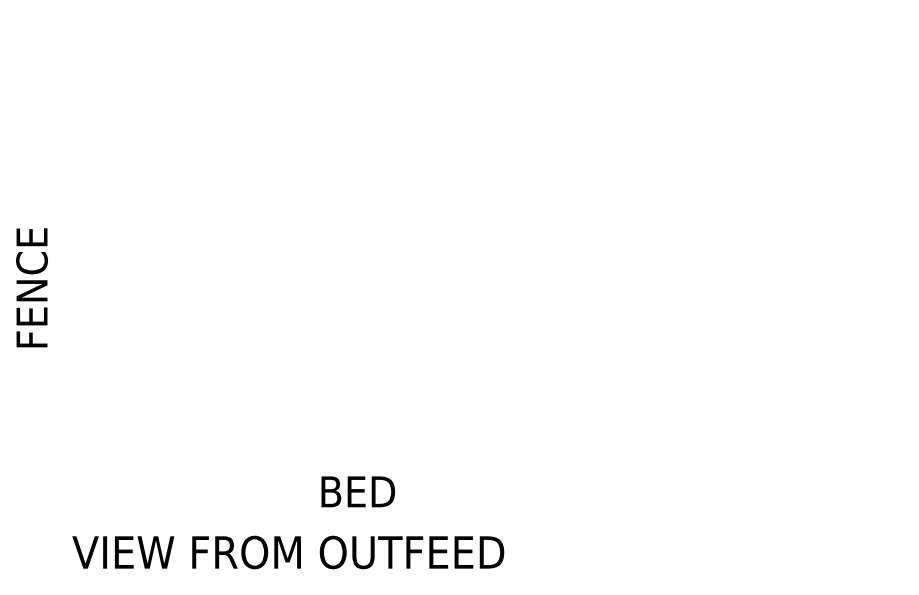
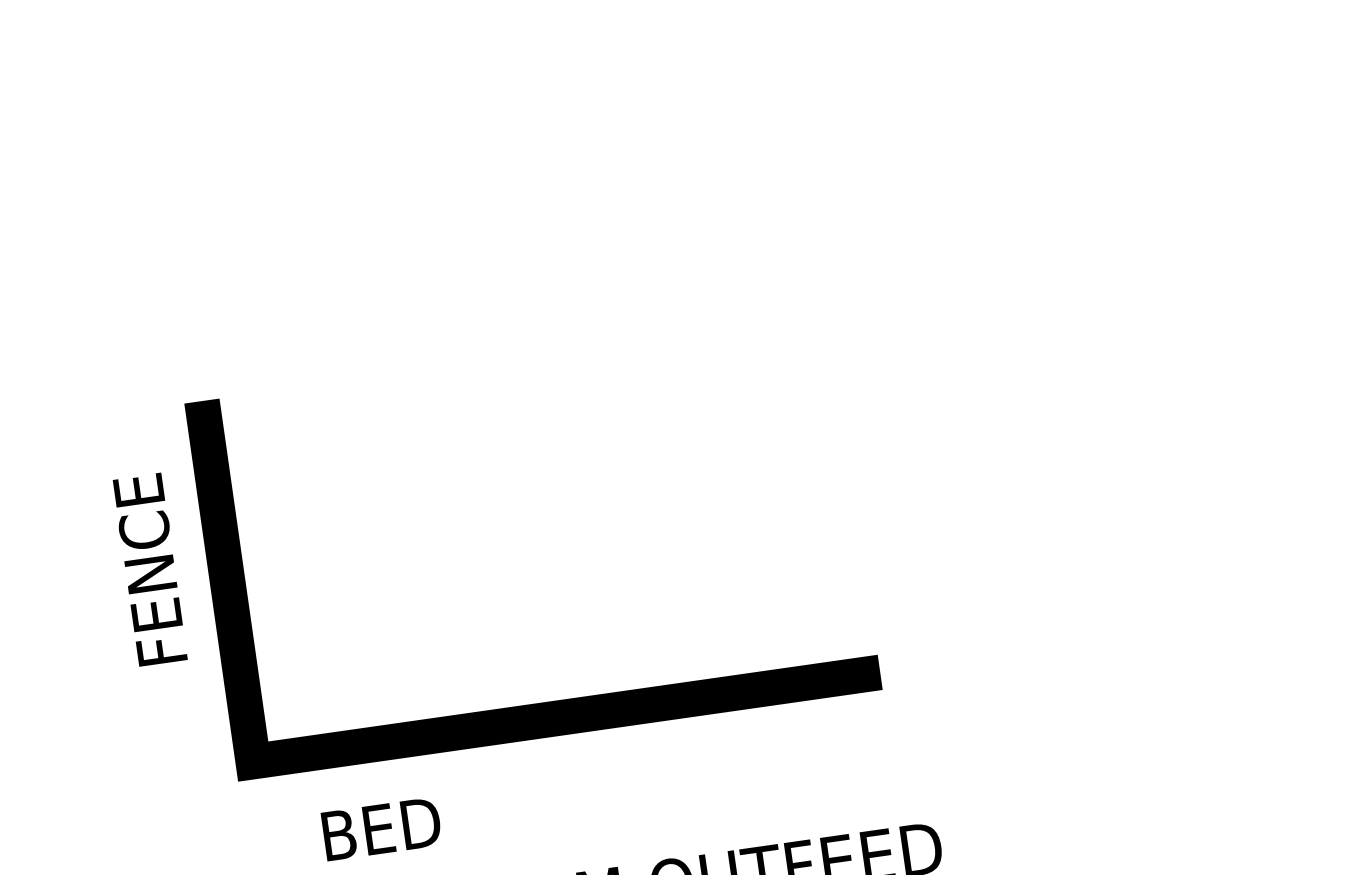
text: (31, 287) -> (149, 569), moved
fill: (276, 329) -> (533, 546), added
text: (358, 491) -> (382, 828), moved

